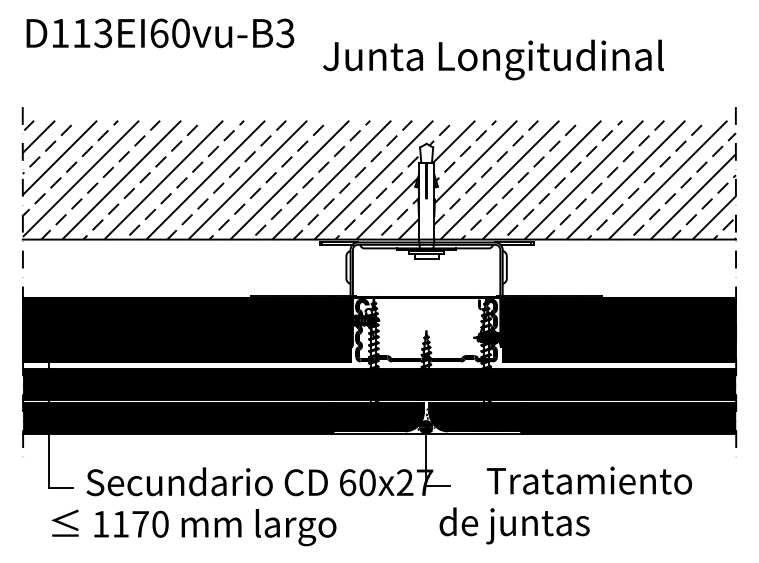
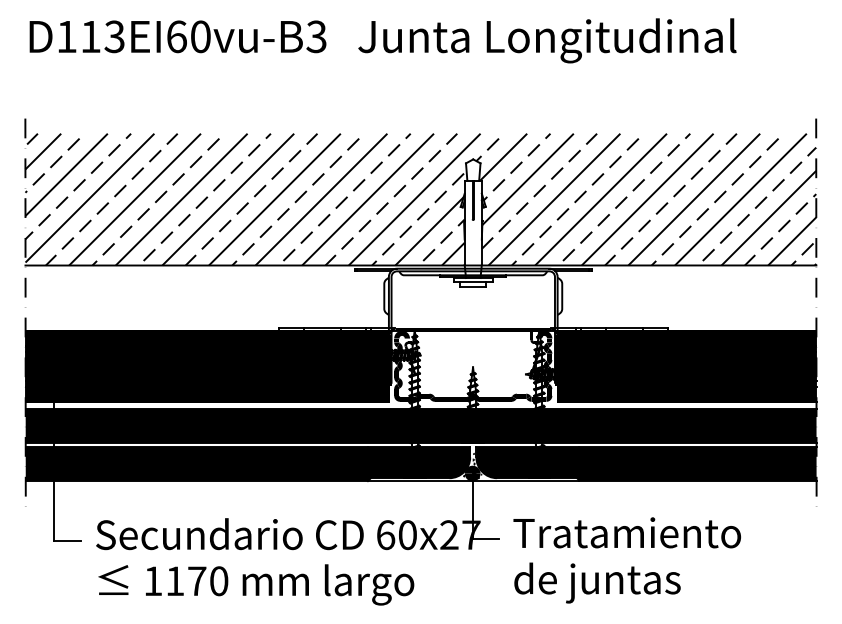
text: (493, 59) -> (547, 40), moved
text: (589, 480) -> (627, 532), moved
text: (514, 525) -> (597, 582), moved
text: (193, 527) -> (255, 584), moved

